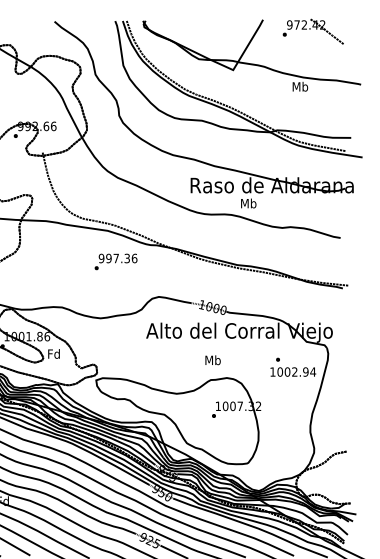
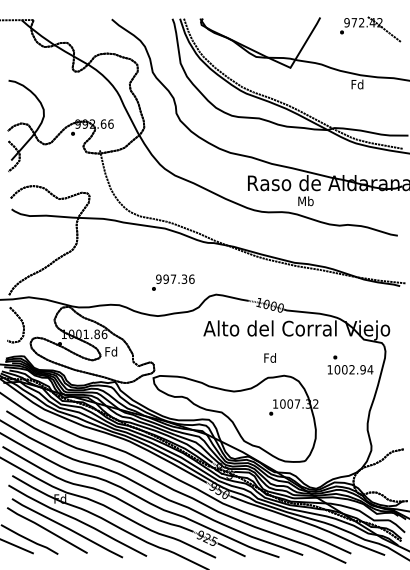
text: (300, 86) -> (357, 84), Mb -> Fd
text: (116, 261) -> (173, 282), moved
text: (212, 359) -> (269, 357), Mb -> Fd

